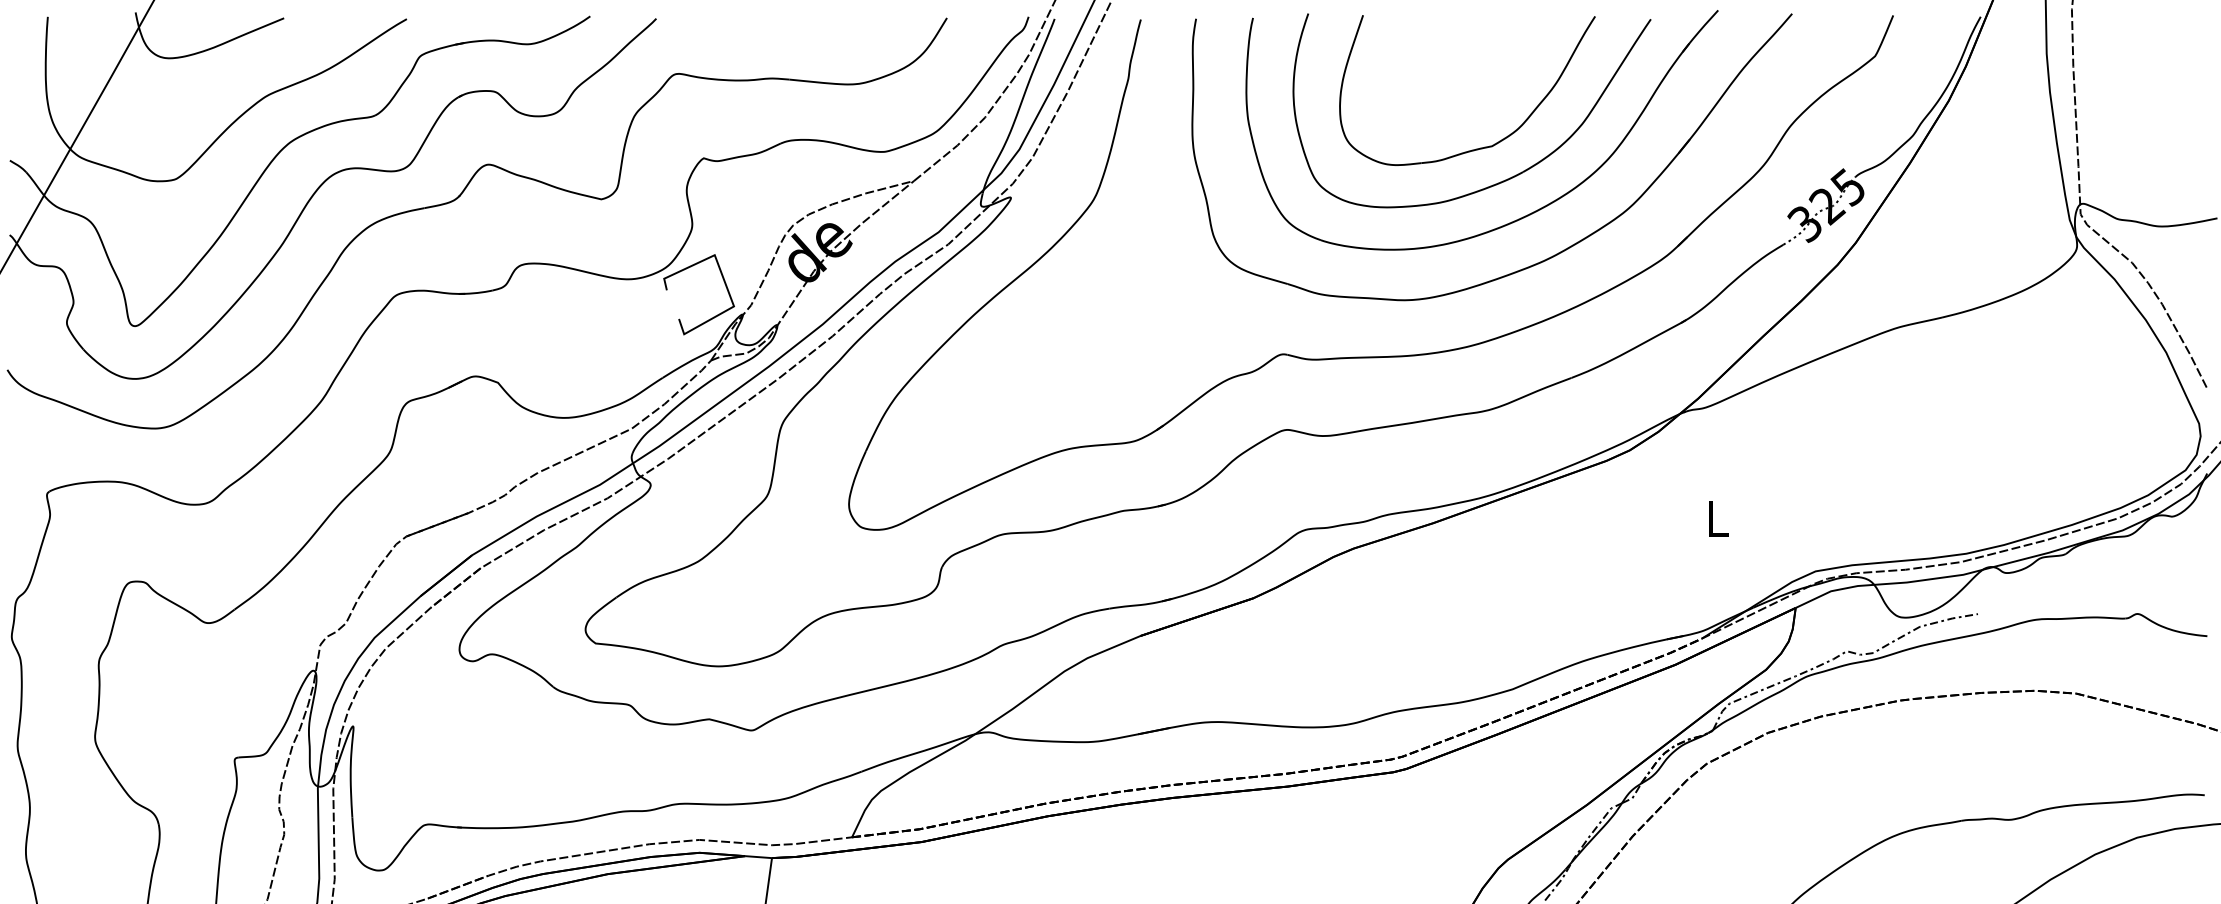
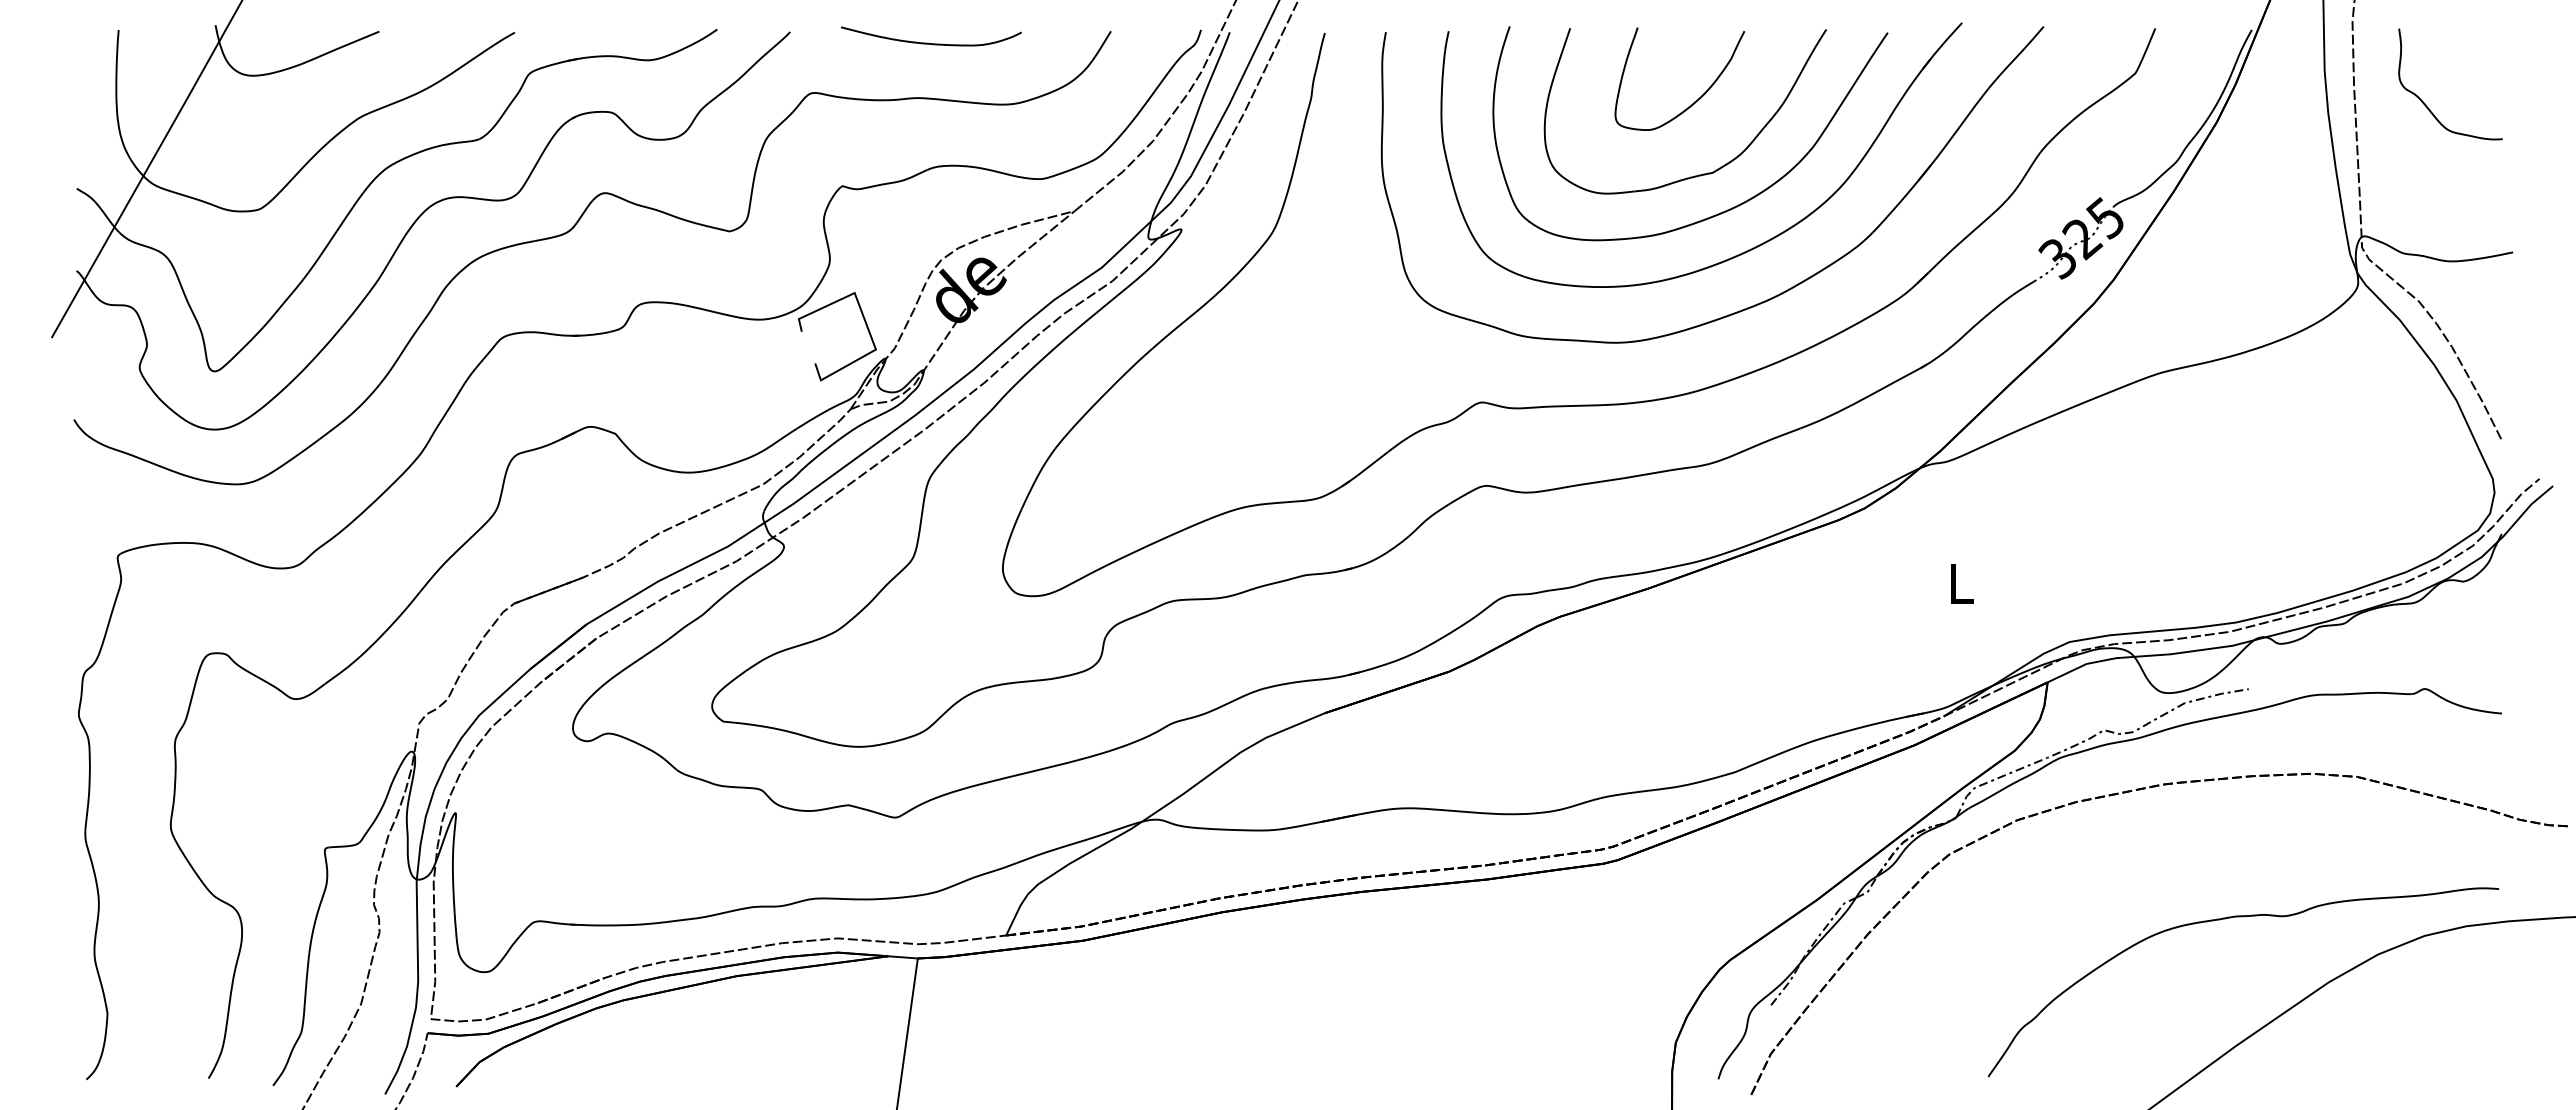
curve: (781, 28) -> (928, 42), added
curve: (1476, 80) -> (1695, 100), added
curve: (2138, 84) -> (2426, 104), added

